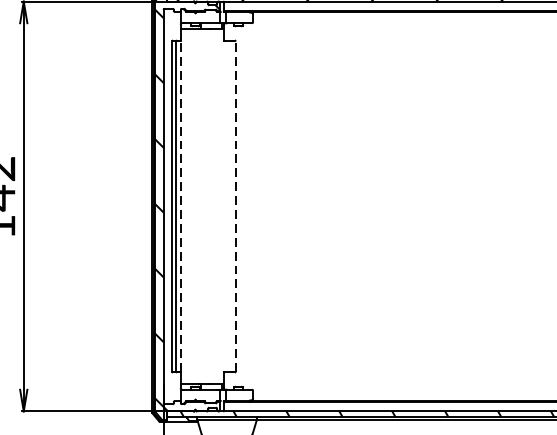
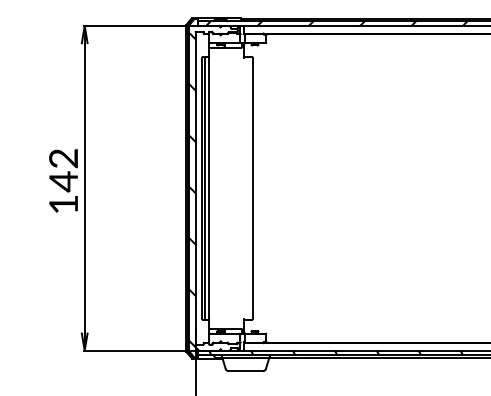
line: (181, 206) -> (209, 188), dashed -> solid
line: (235, 206) -> (252, 188), dashed -> solid

